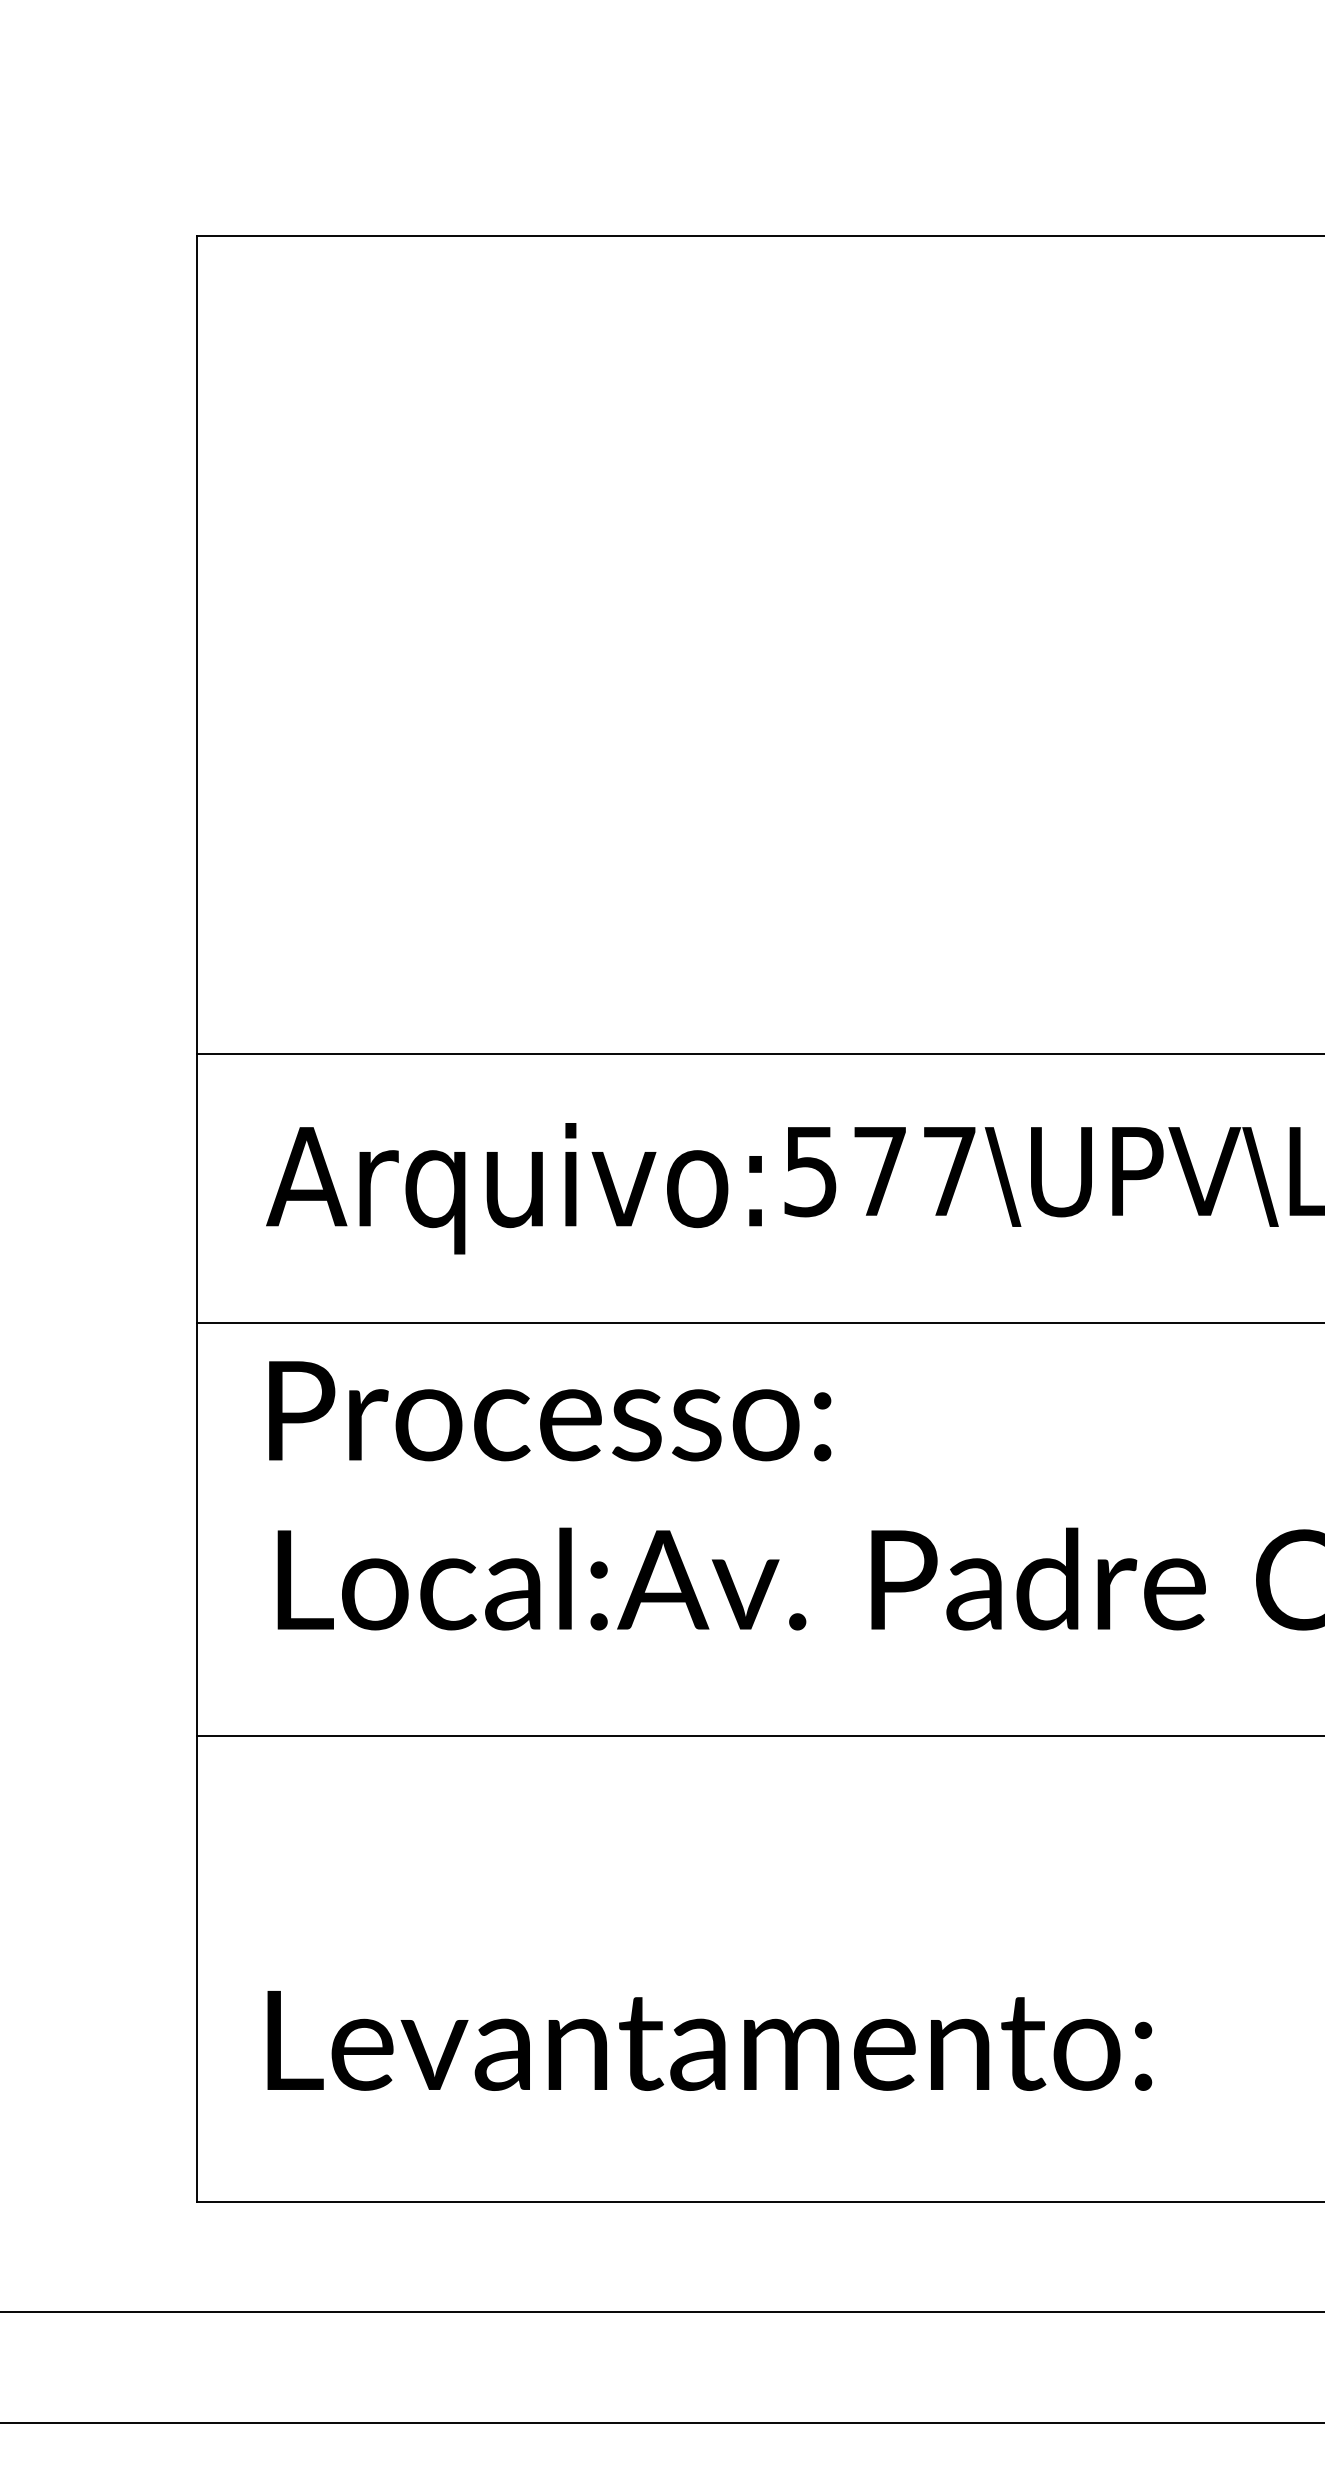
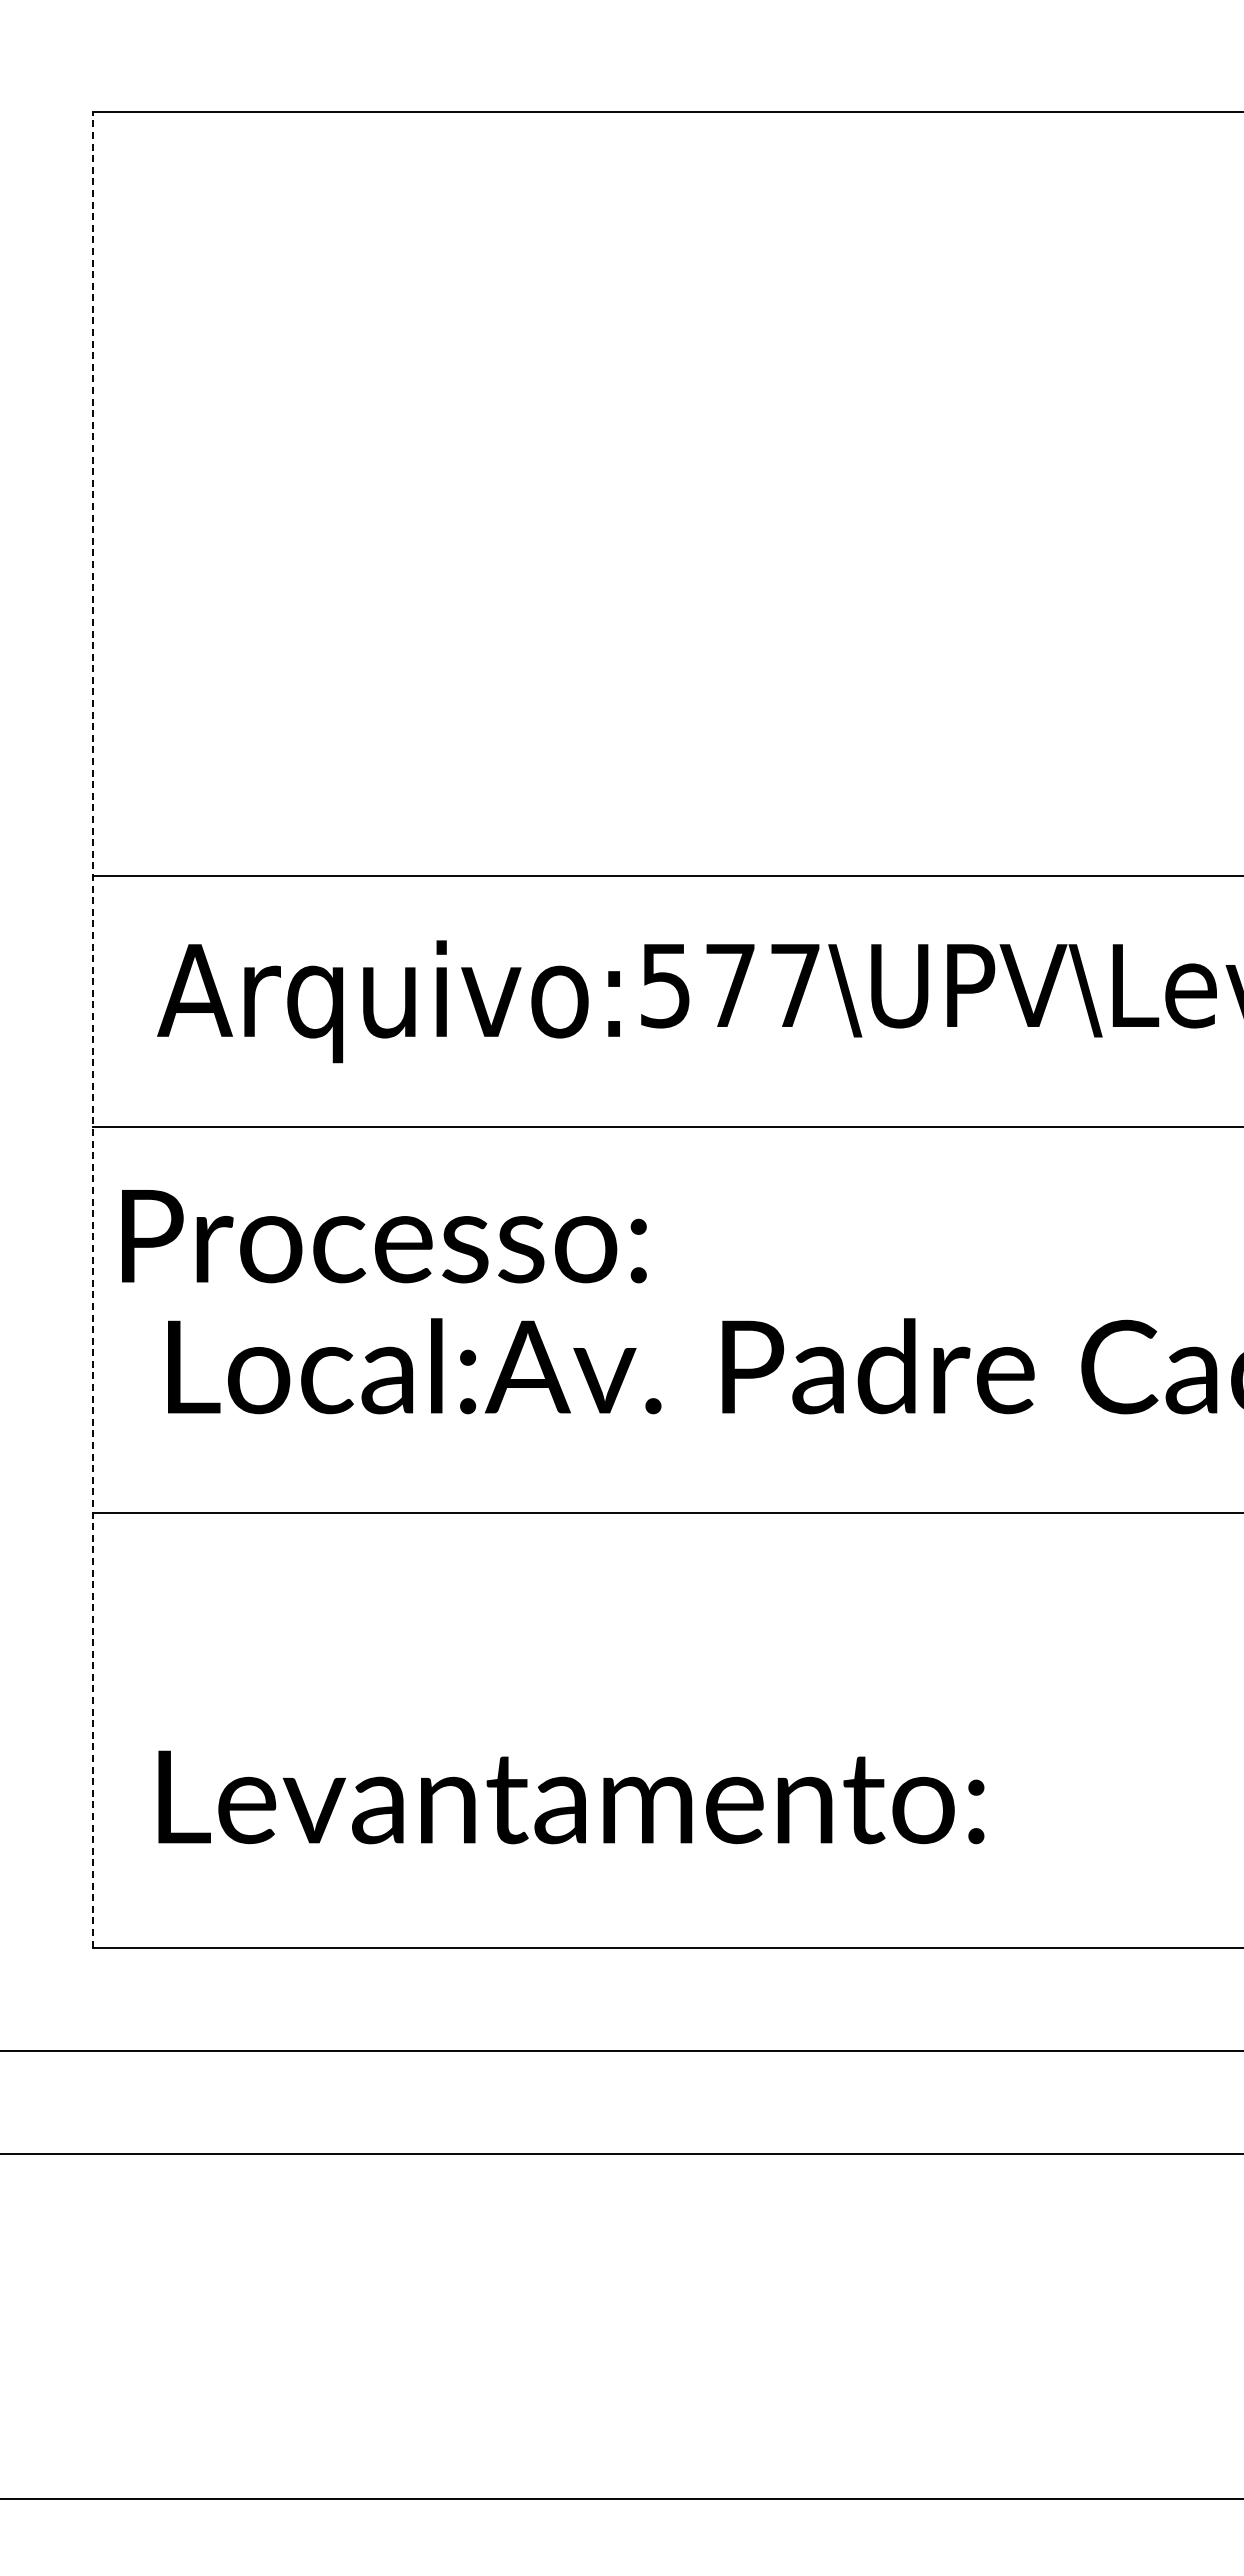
line: (196, 1218) -> (92, 1029), solid -> dashed
text: (550, 1411) -> (384, 1236), moved

